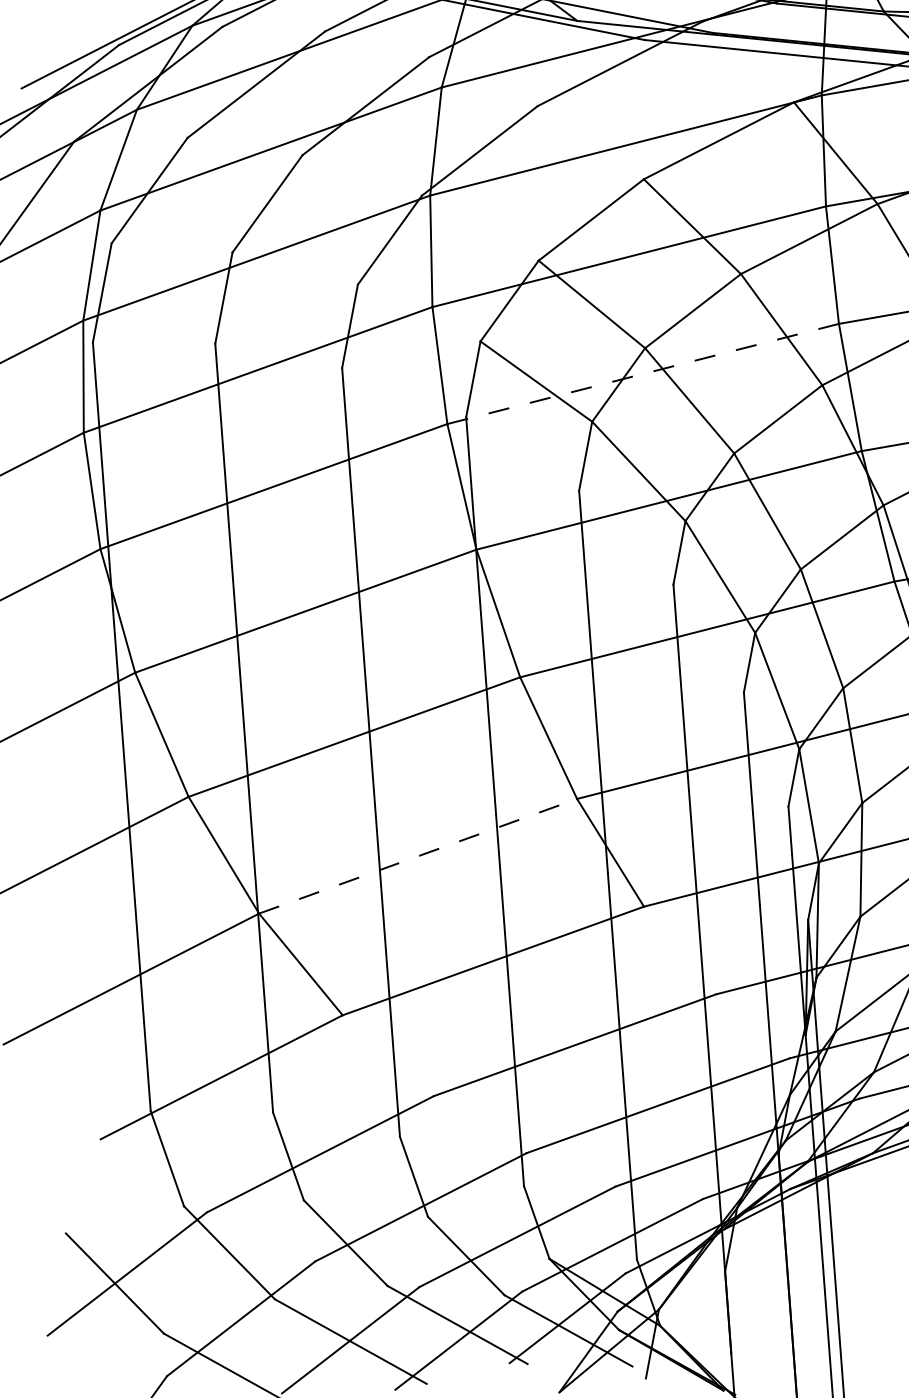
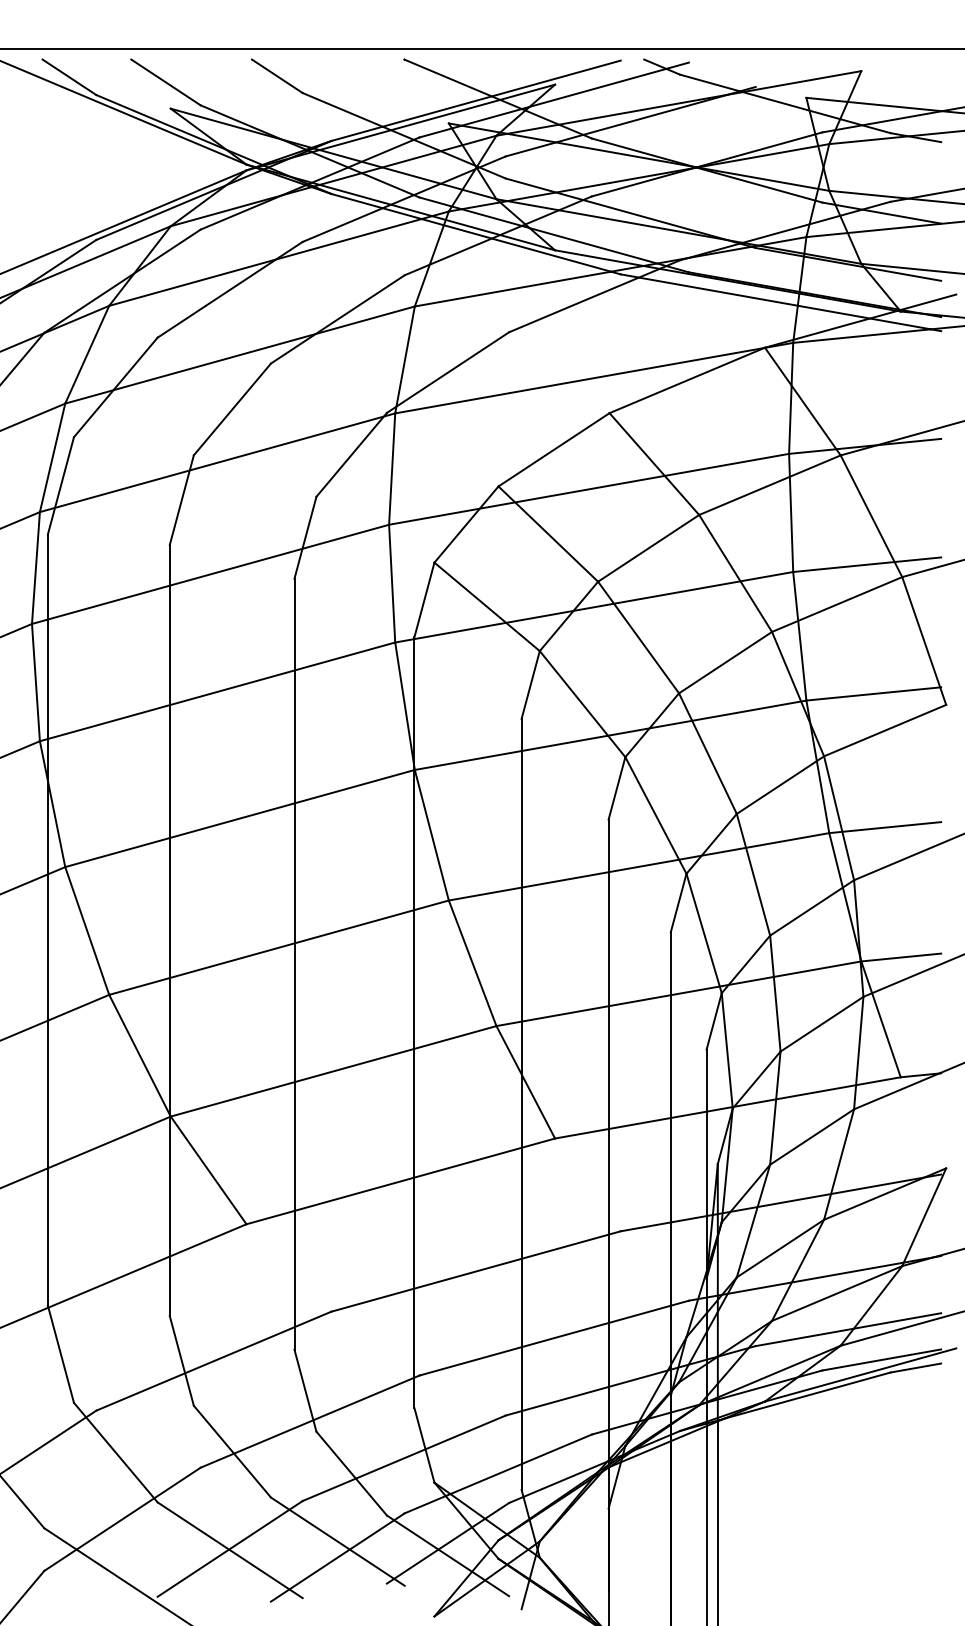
line: (642, 374) -> (593, 607), dashed -> solid
line: (418, 856) -> (334, 1071), dashed -> solid

